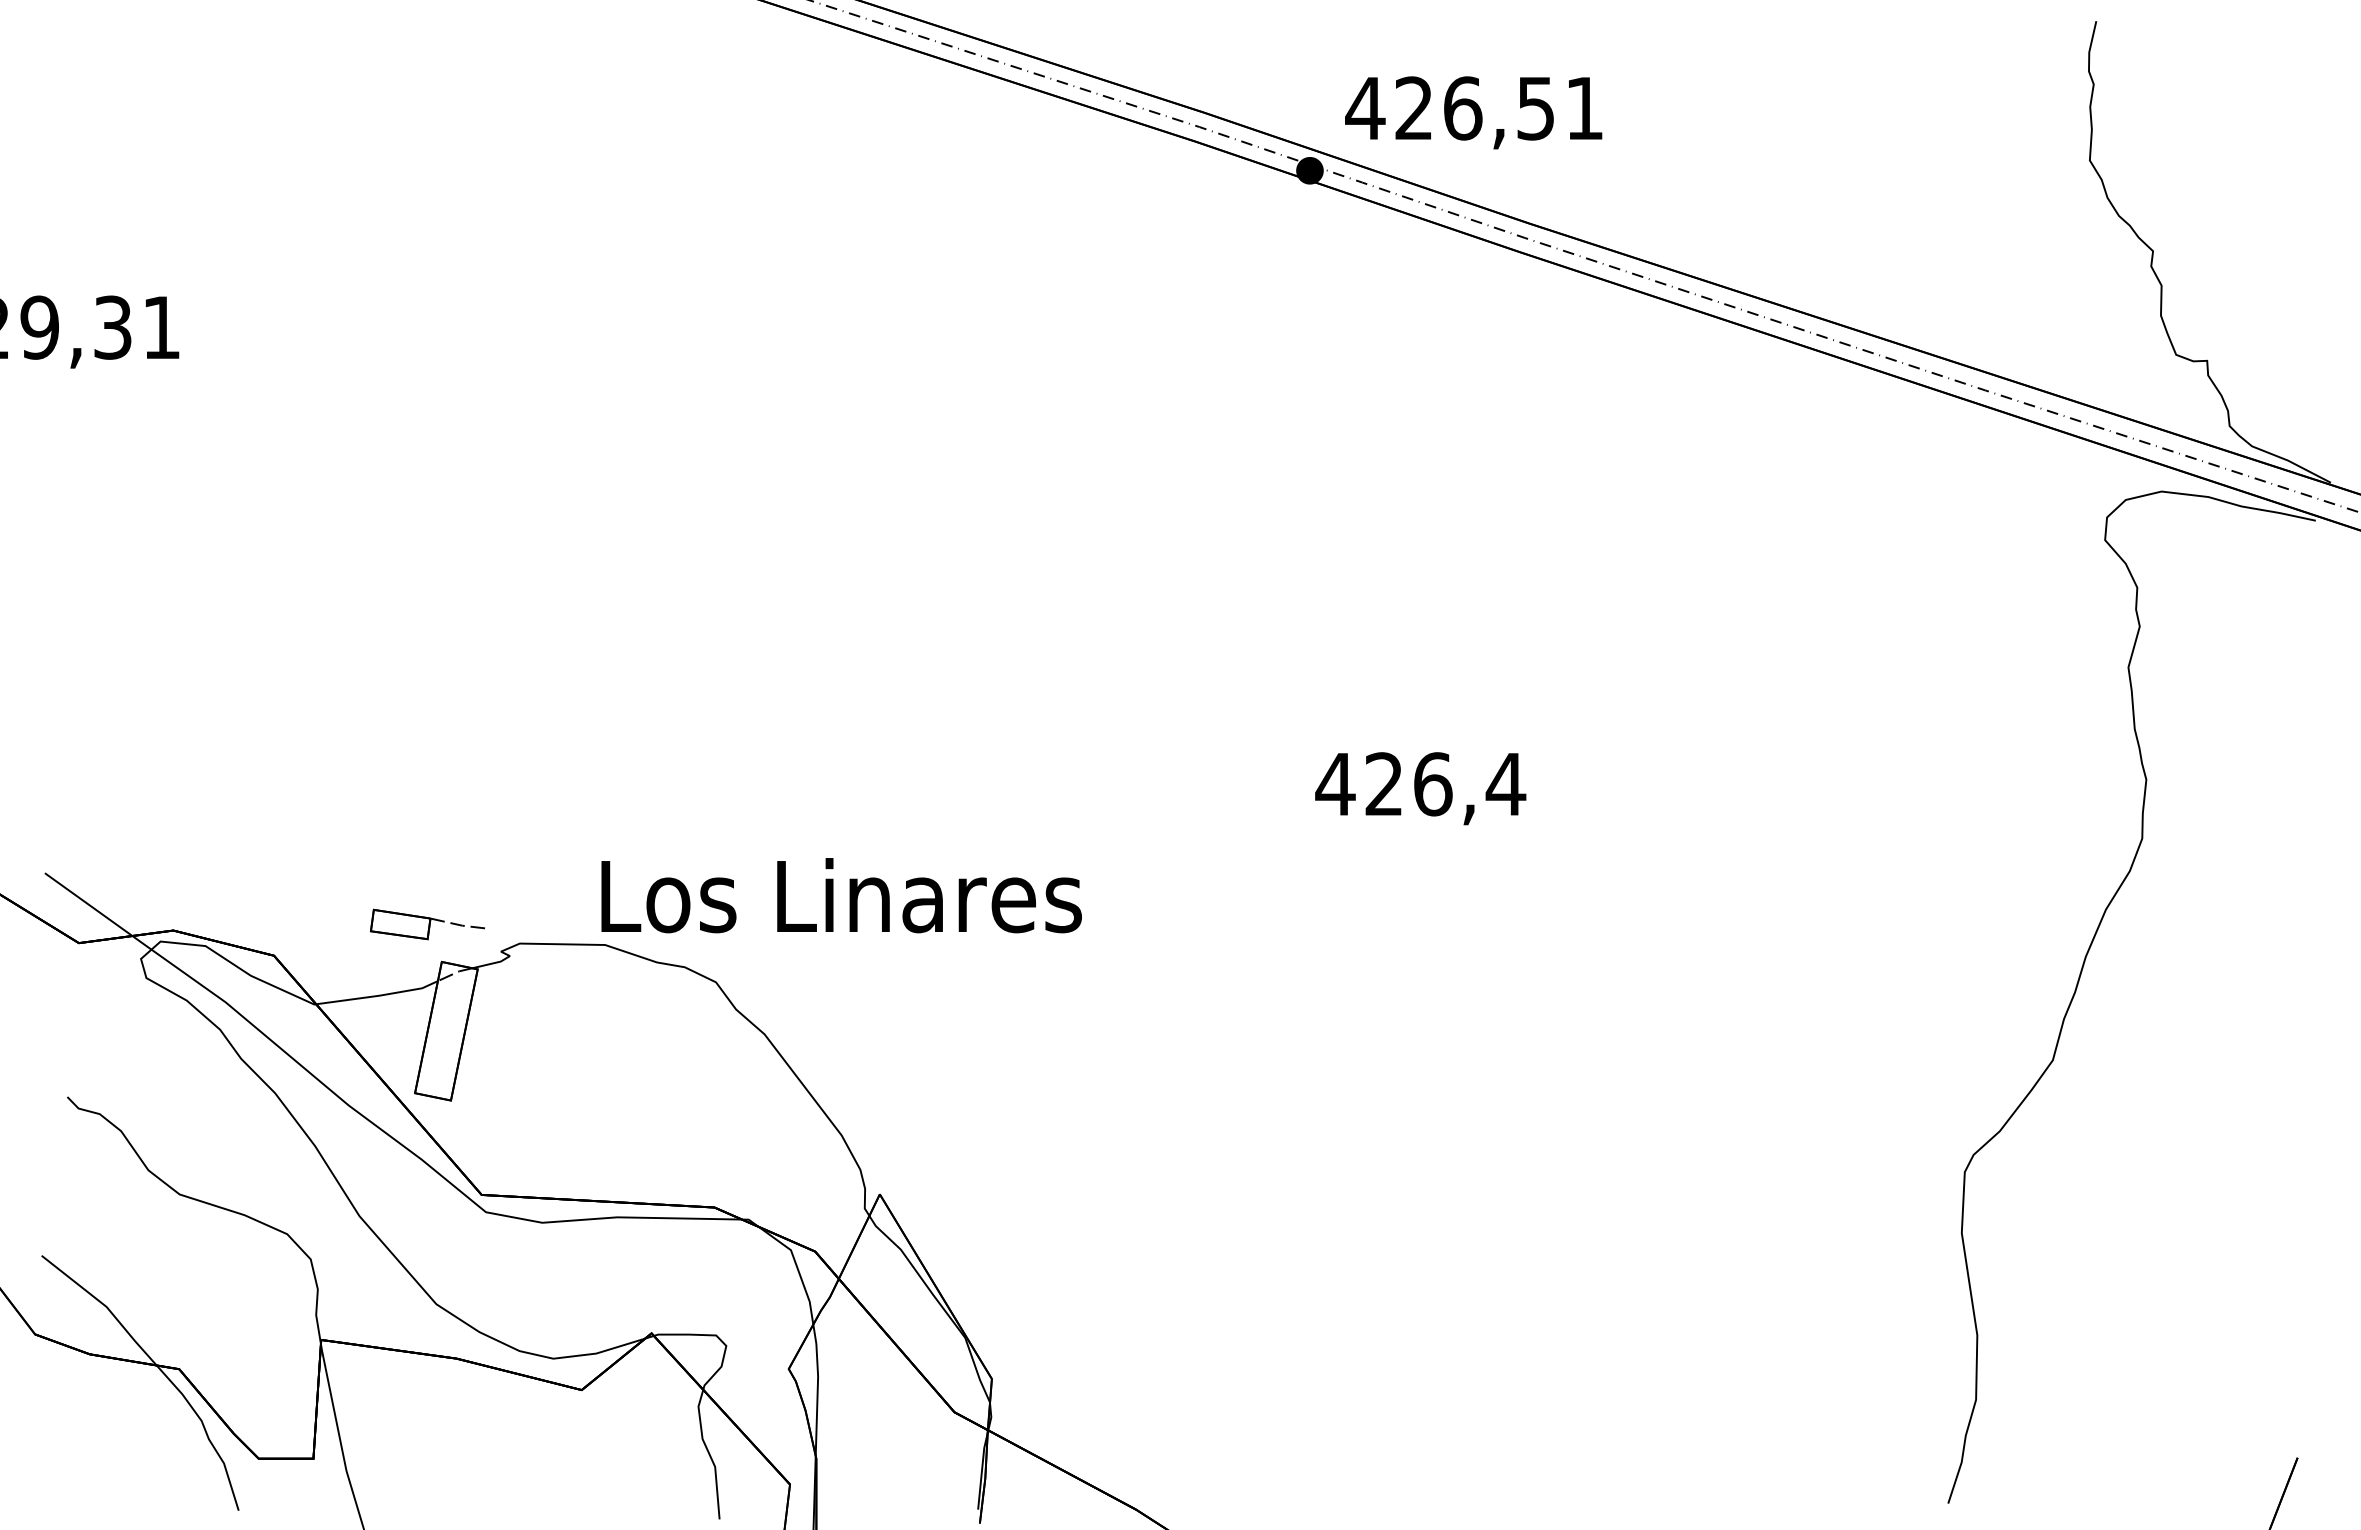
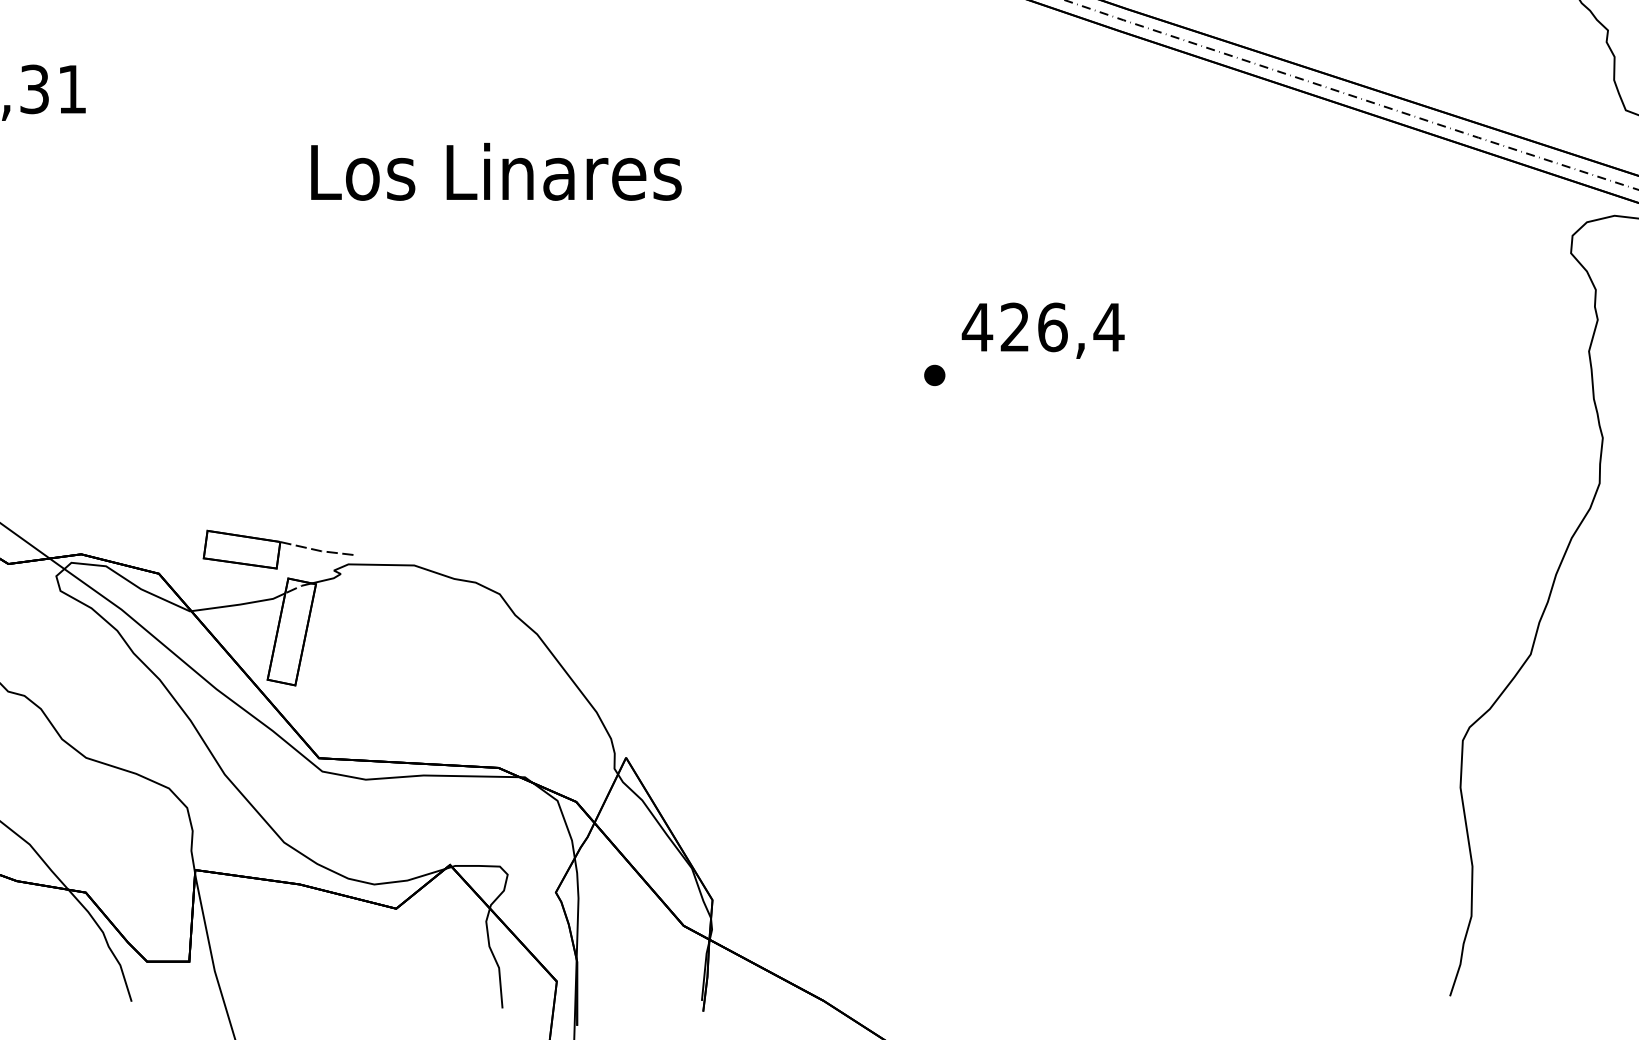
part: (1279, 698) -> (934, 375), added
text: (1420, 788) -> (1043, 330), moved
text: (841, 895) -> (496, 171), moved
part: (428, 924) -> (278, 549), size x1.67

